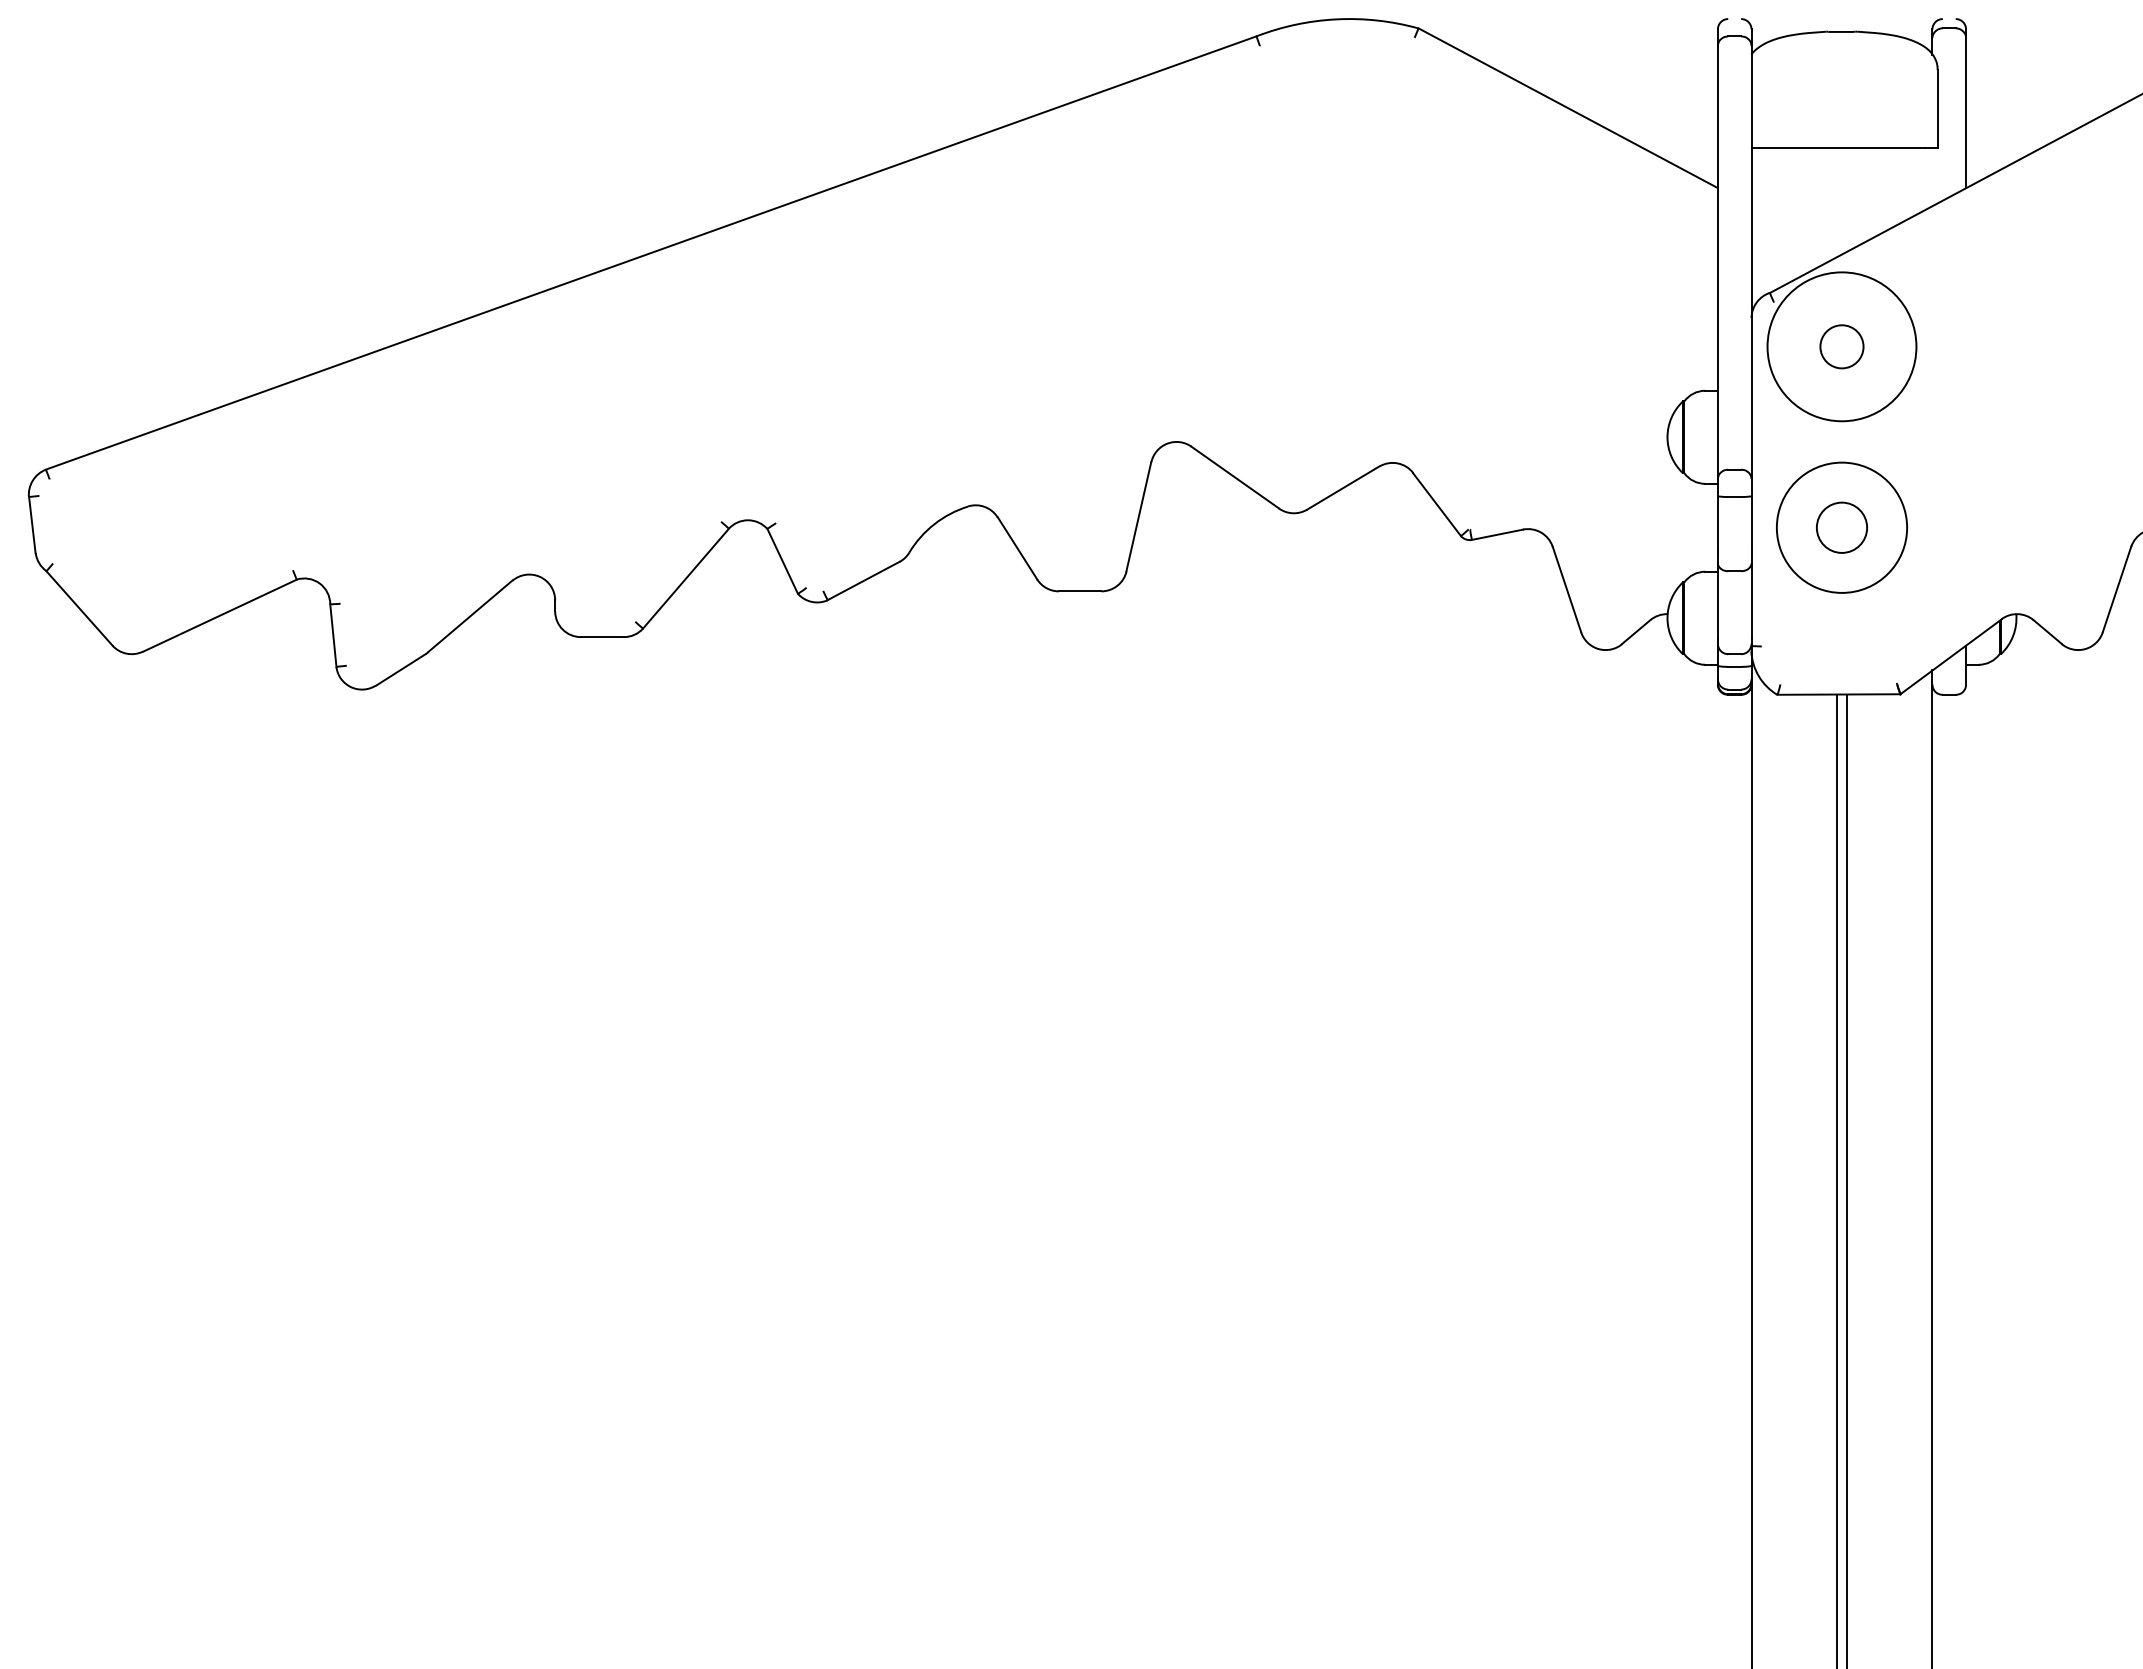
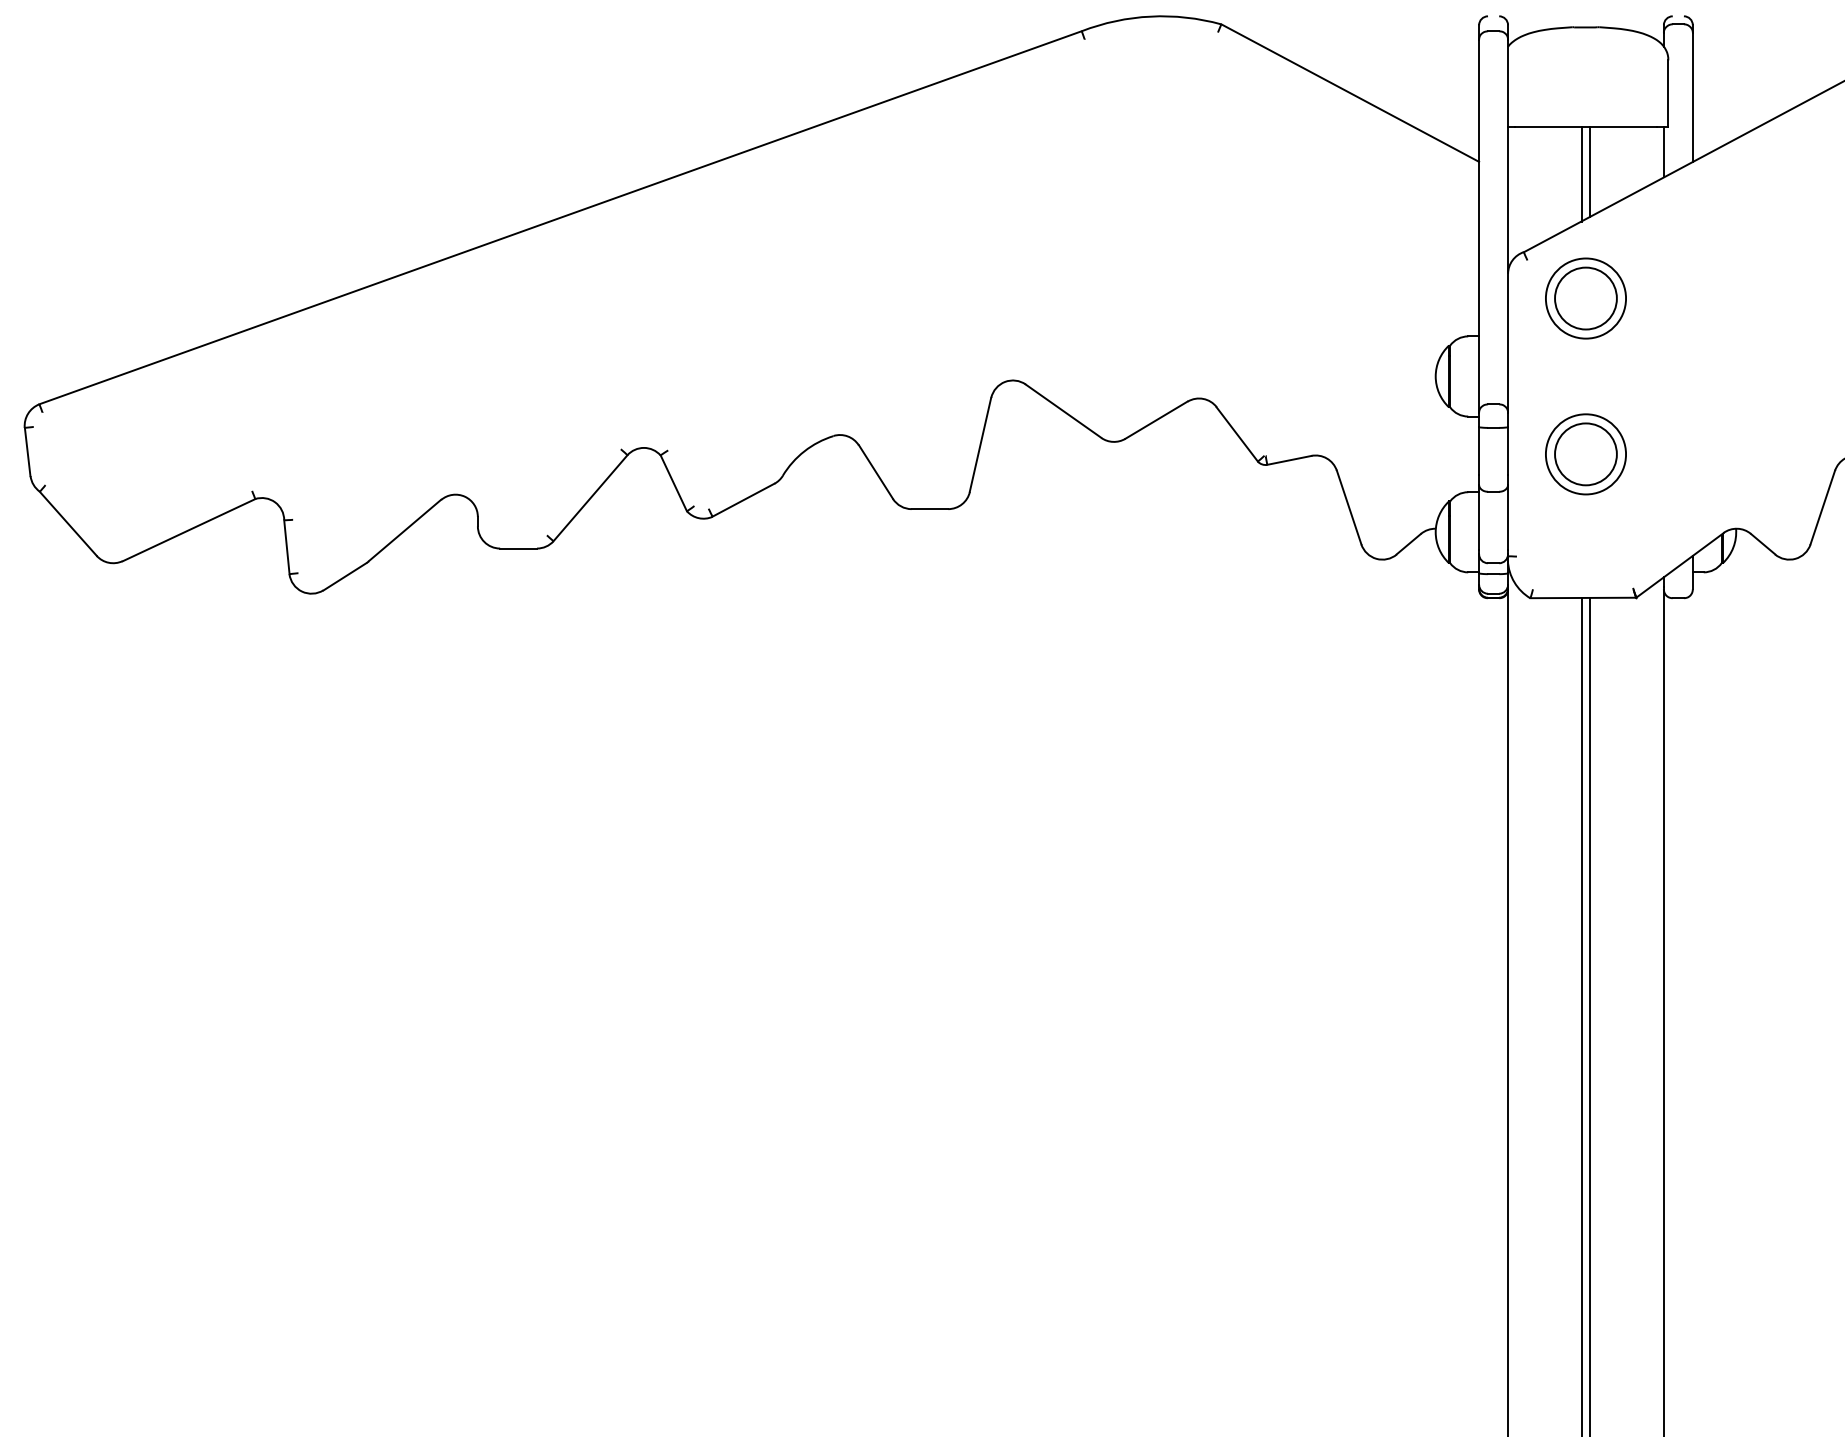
line: (1932, 176) -> (1663, 151), added
line: (1847, 199) -> (1590, 171), added
line: (1836, 202) -> (1581, 174), added
circle: (1841, 346) -> (1585, 298), size x0.62
circle: (1841, 346) -> (1585, 298), size x1.67
circle: (1841, 527) -> (1585, 454), size x0.71
circle: (1841, 527) -> (1585, 454), size x1.43

